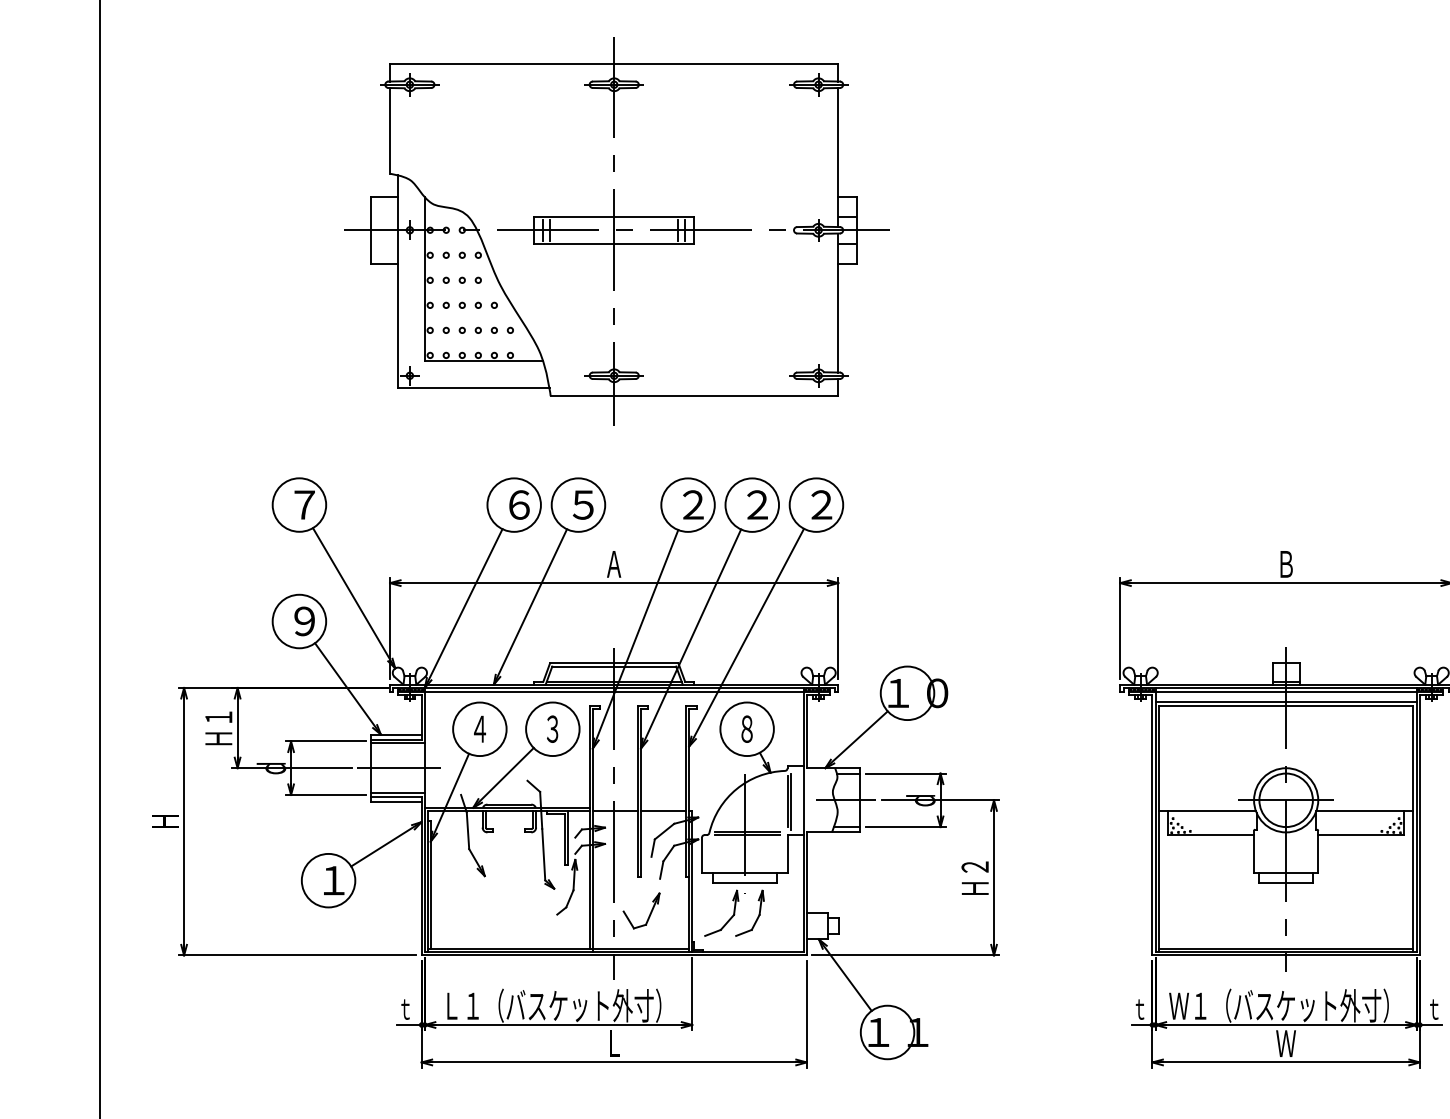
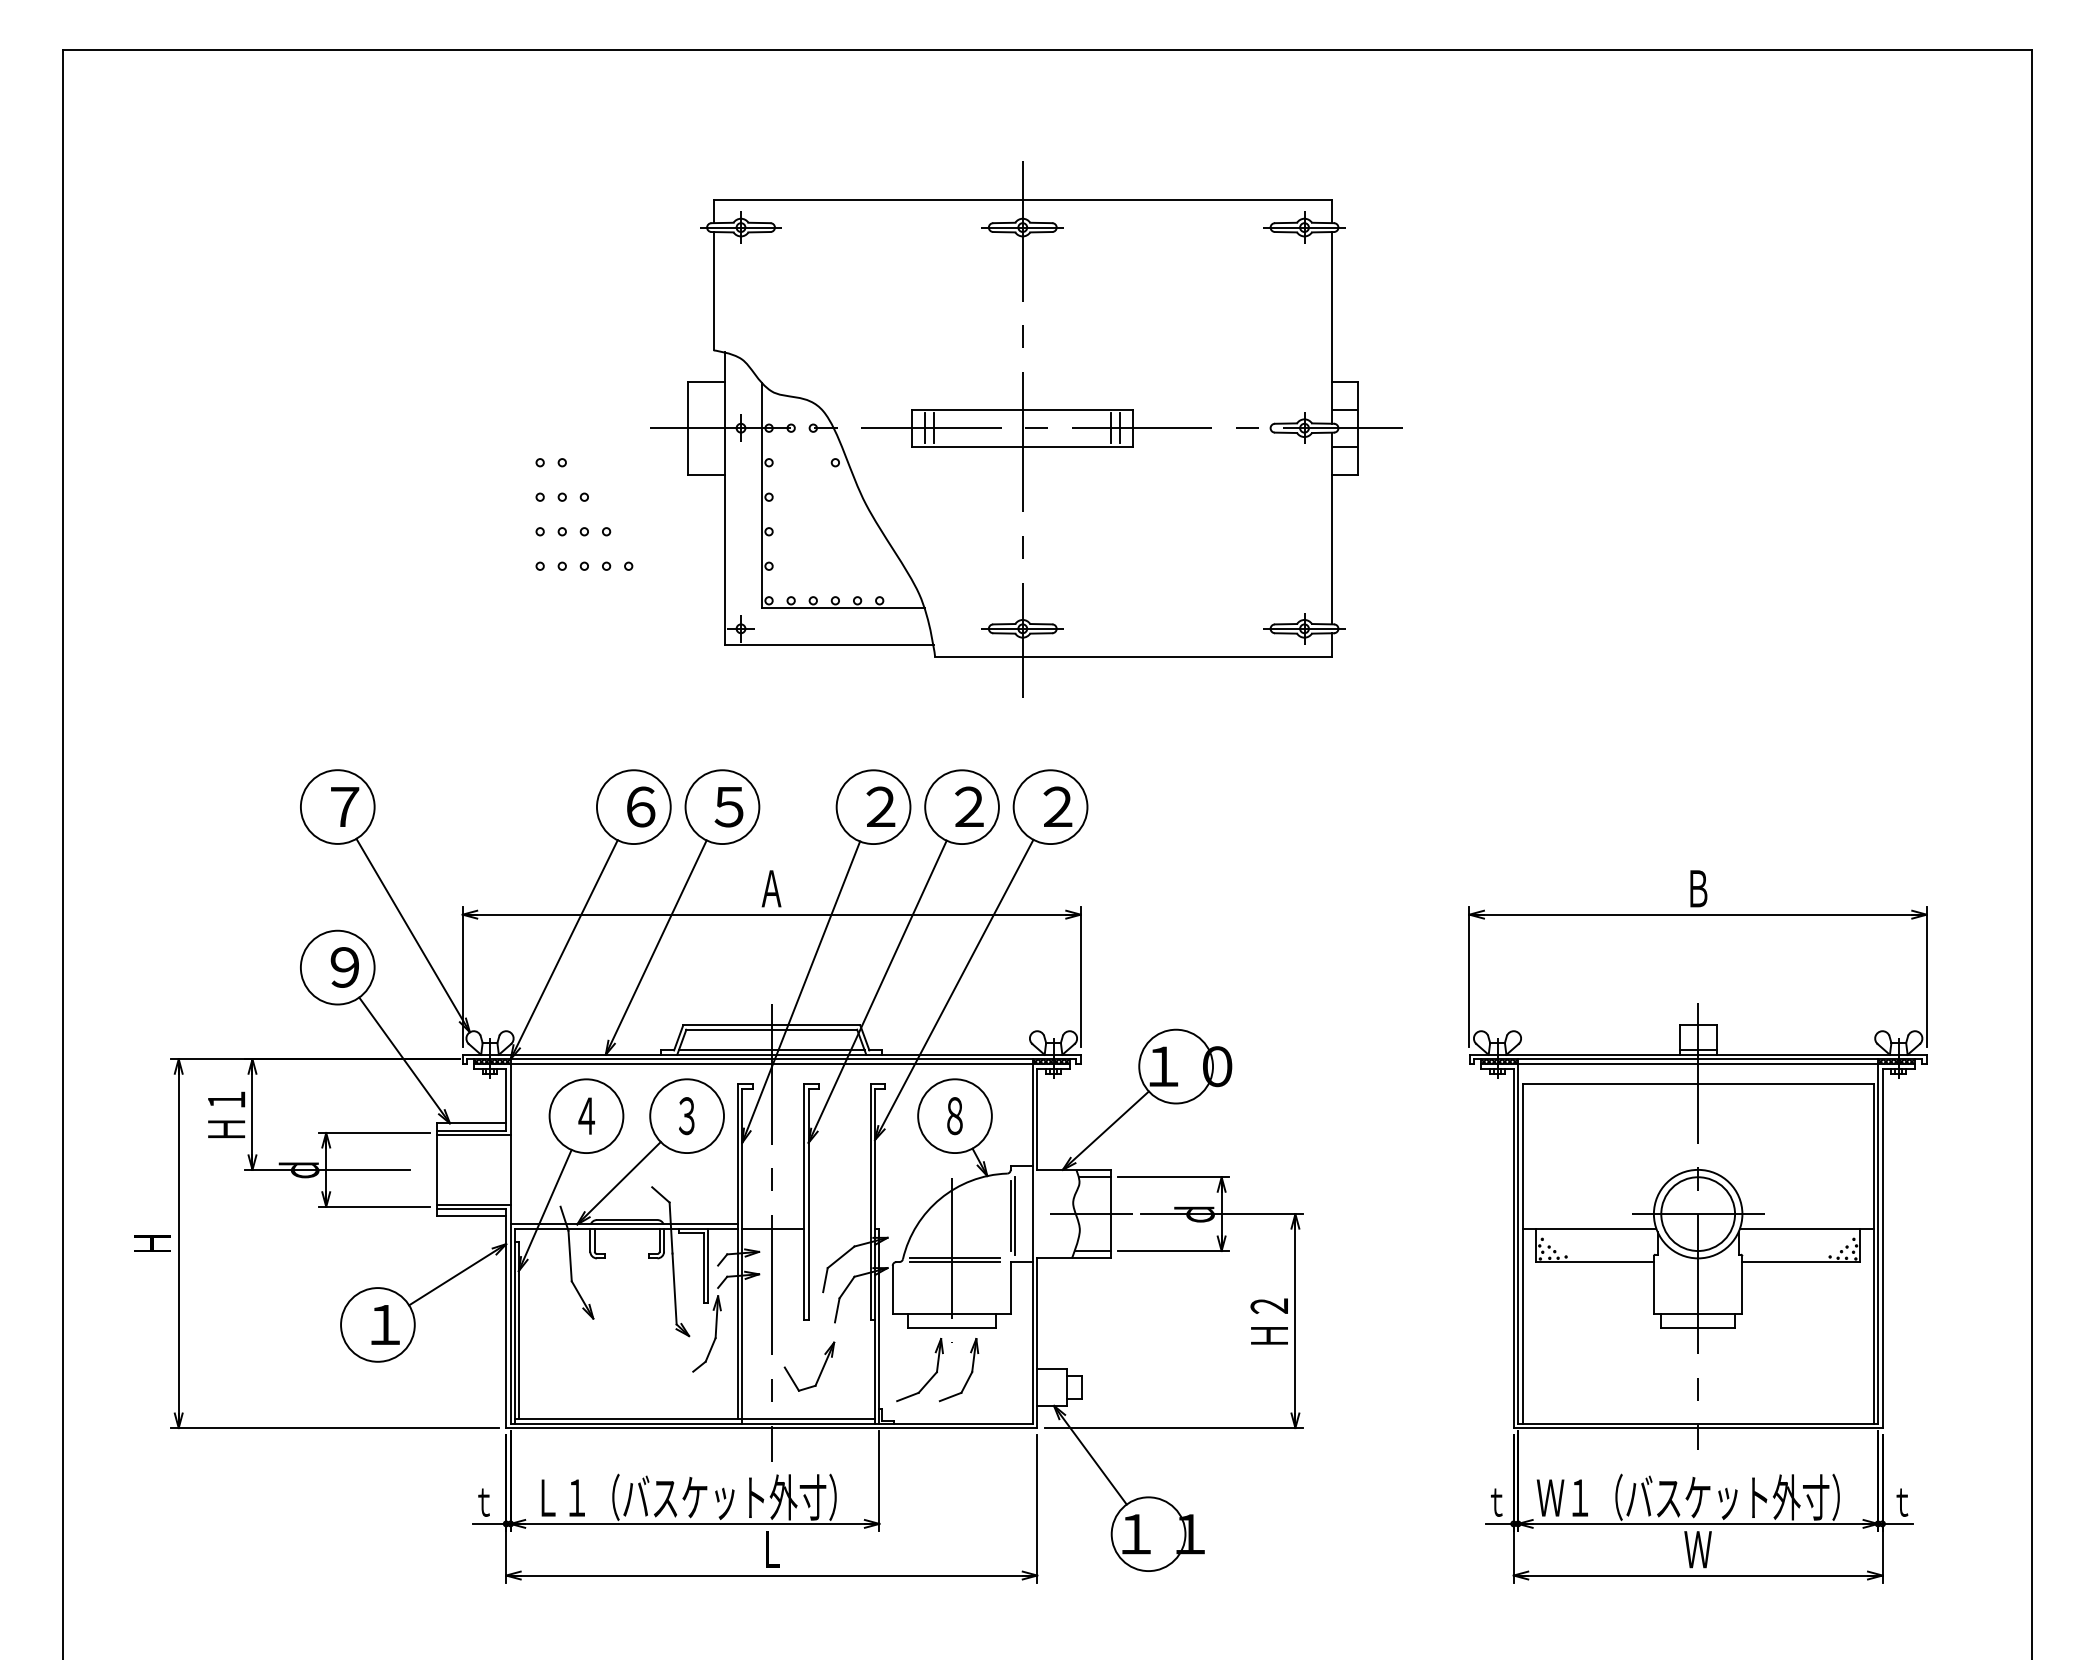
part: (616, 231) -> (1026, 429), moved
line: (1286, 702) -> (1698, 1079), removed
line: (398, 767) -> (474, 1169), removed
line: (663, 810) -> (839, 1228), removed
line: (1285, 949) -> (1697, 1419), removed

